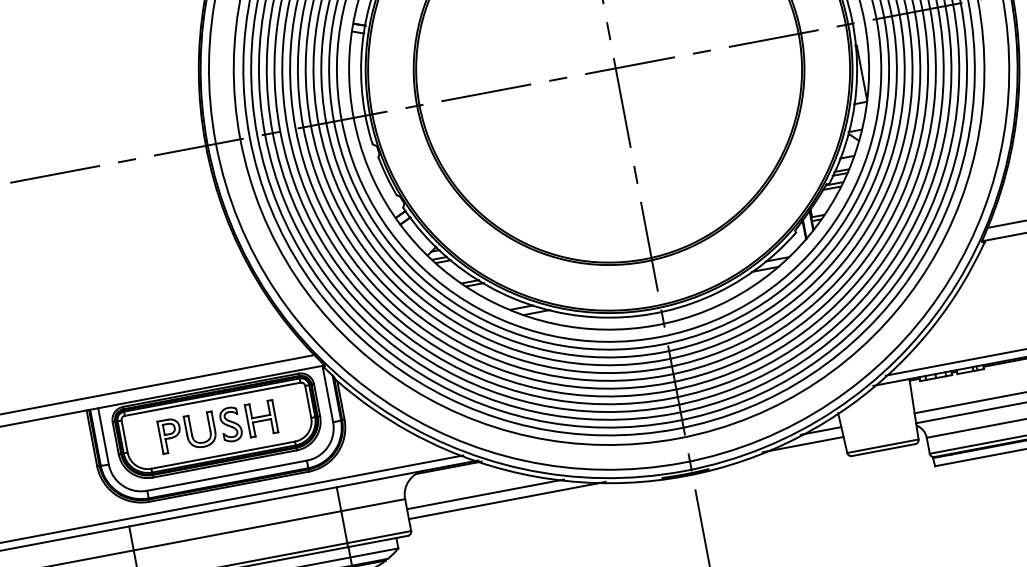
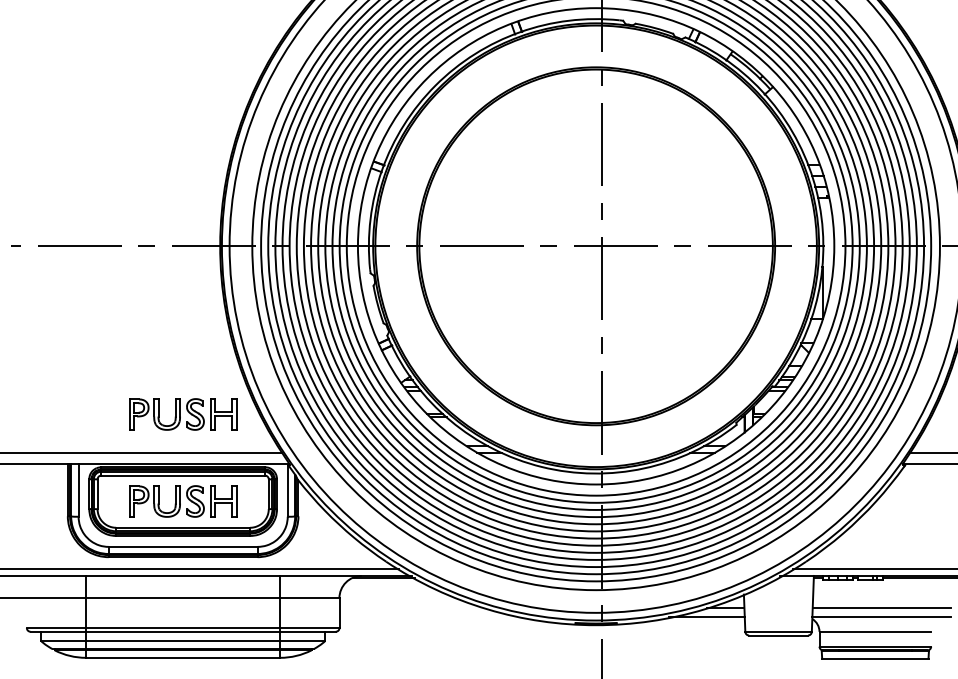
part: (200, 333) -> (183, 414), added
line: (485, 494) -> (412, 607), removed
line: (506, 500) -> (430, 616), removed

